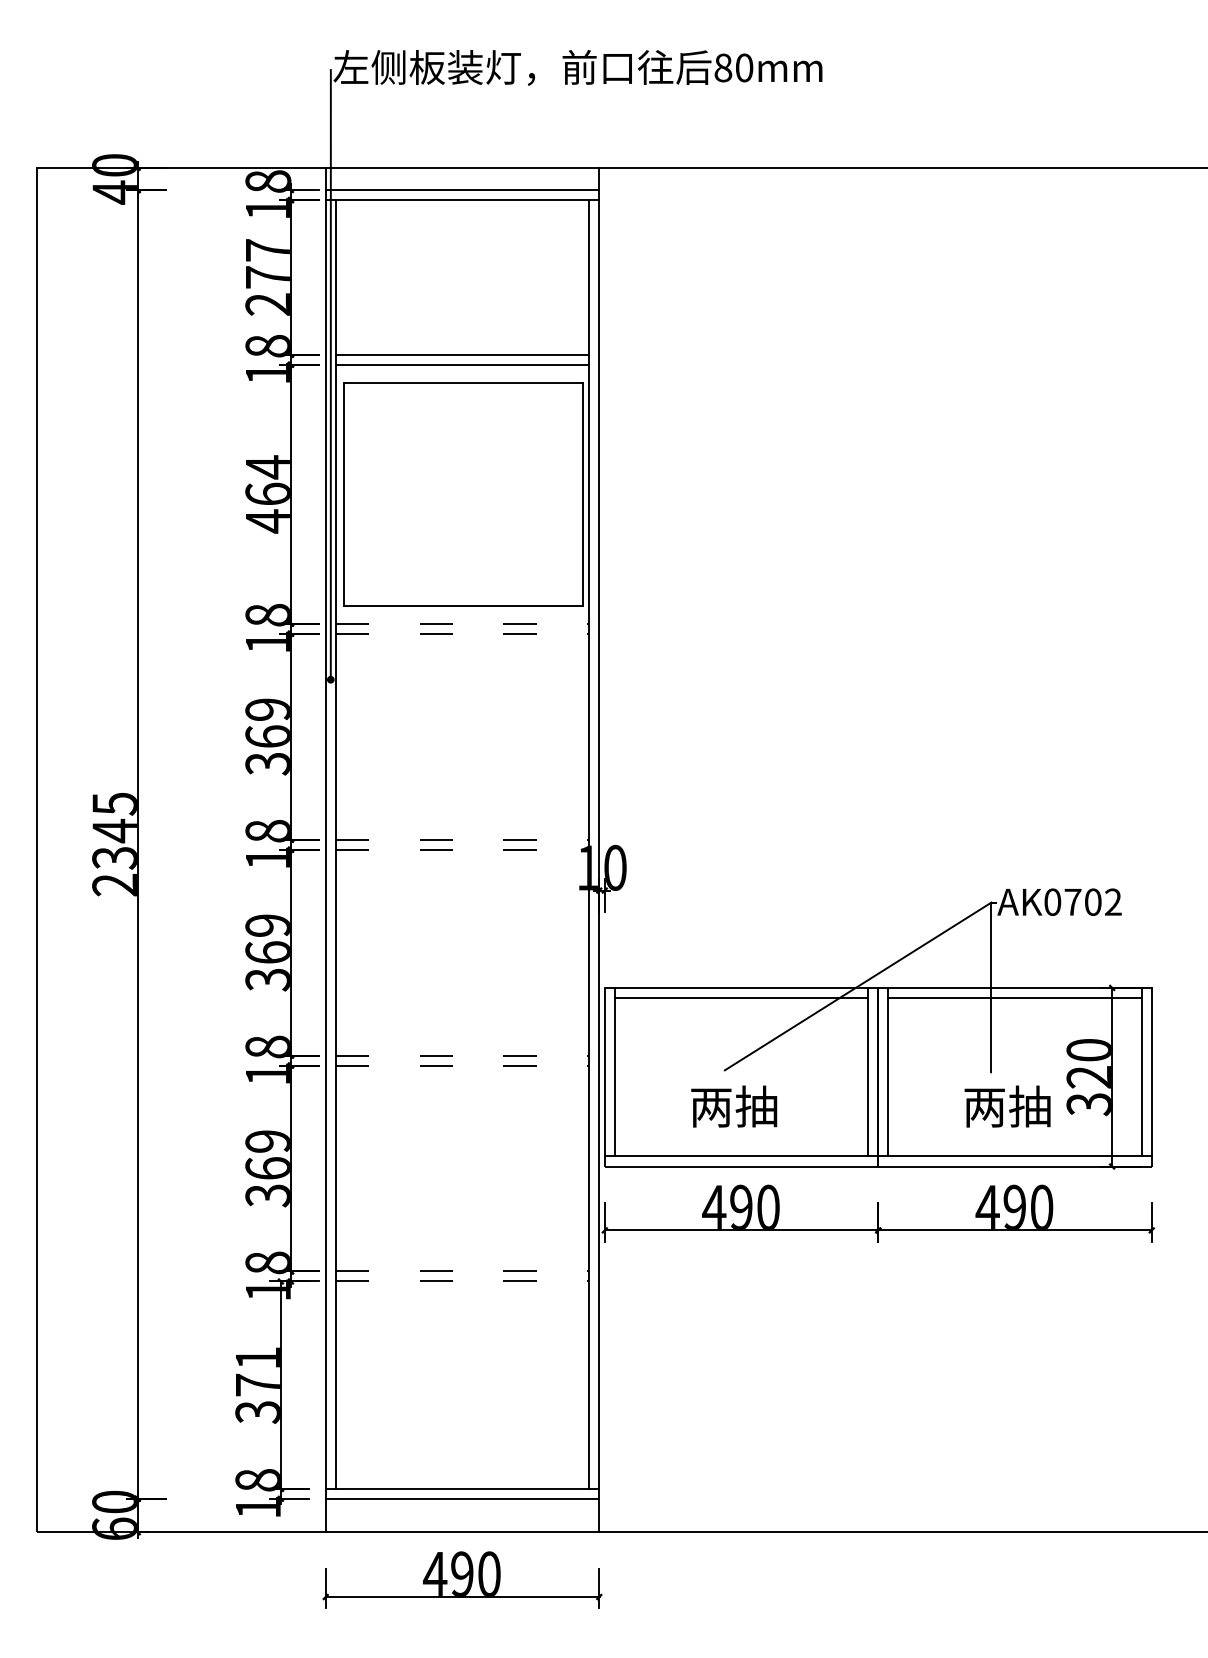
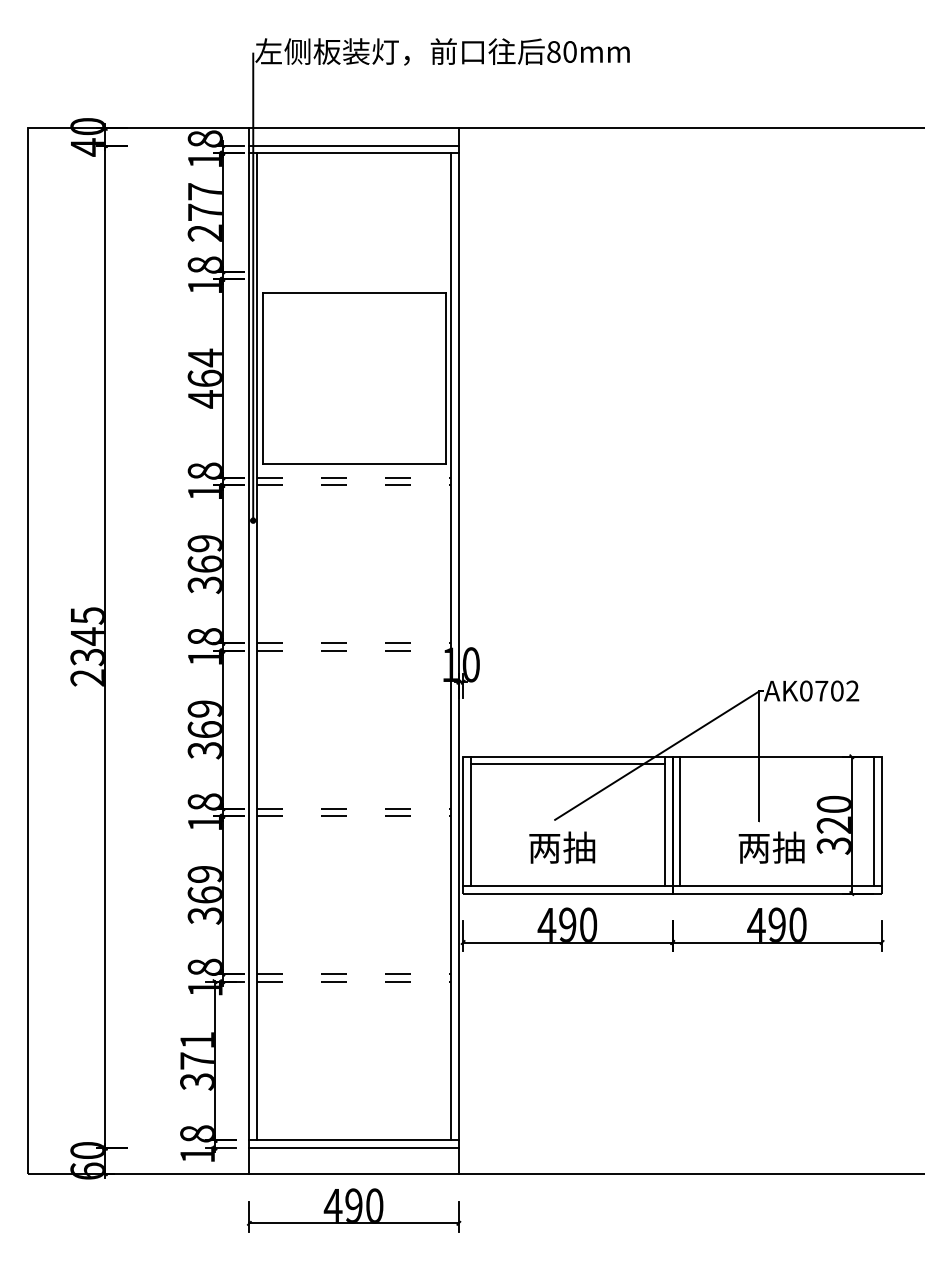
line: (463, 354) -> (354, 271), removed
line: (463, 364) -> (354, 279), removed
line: (1015, 998) -> (777, 764), removed

